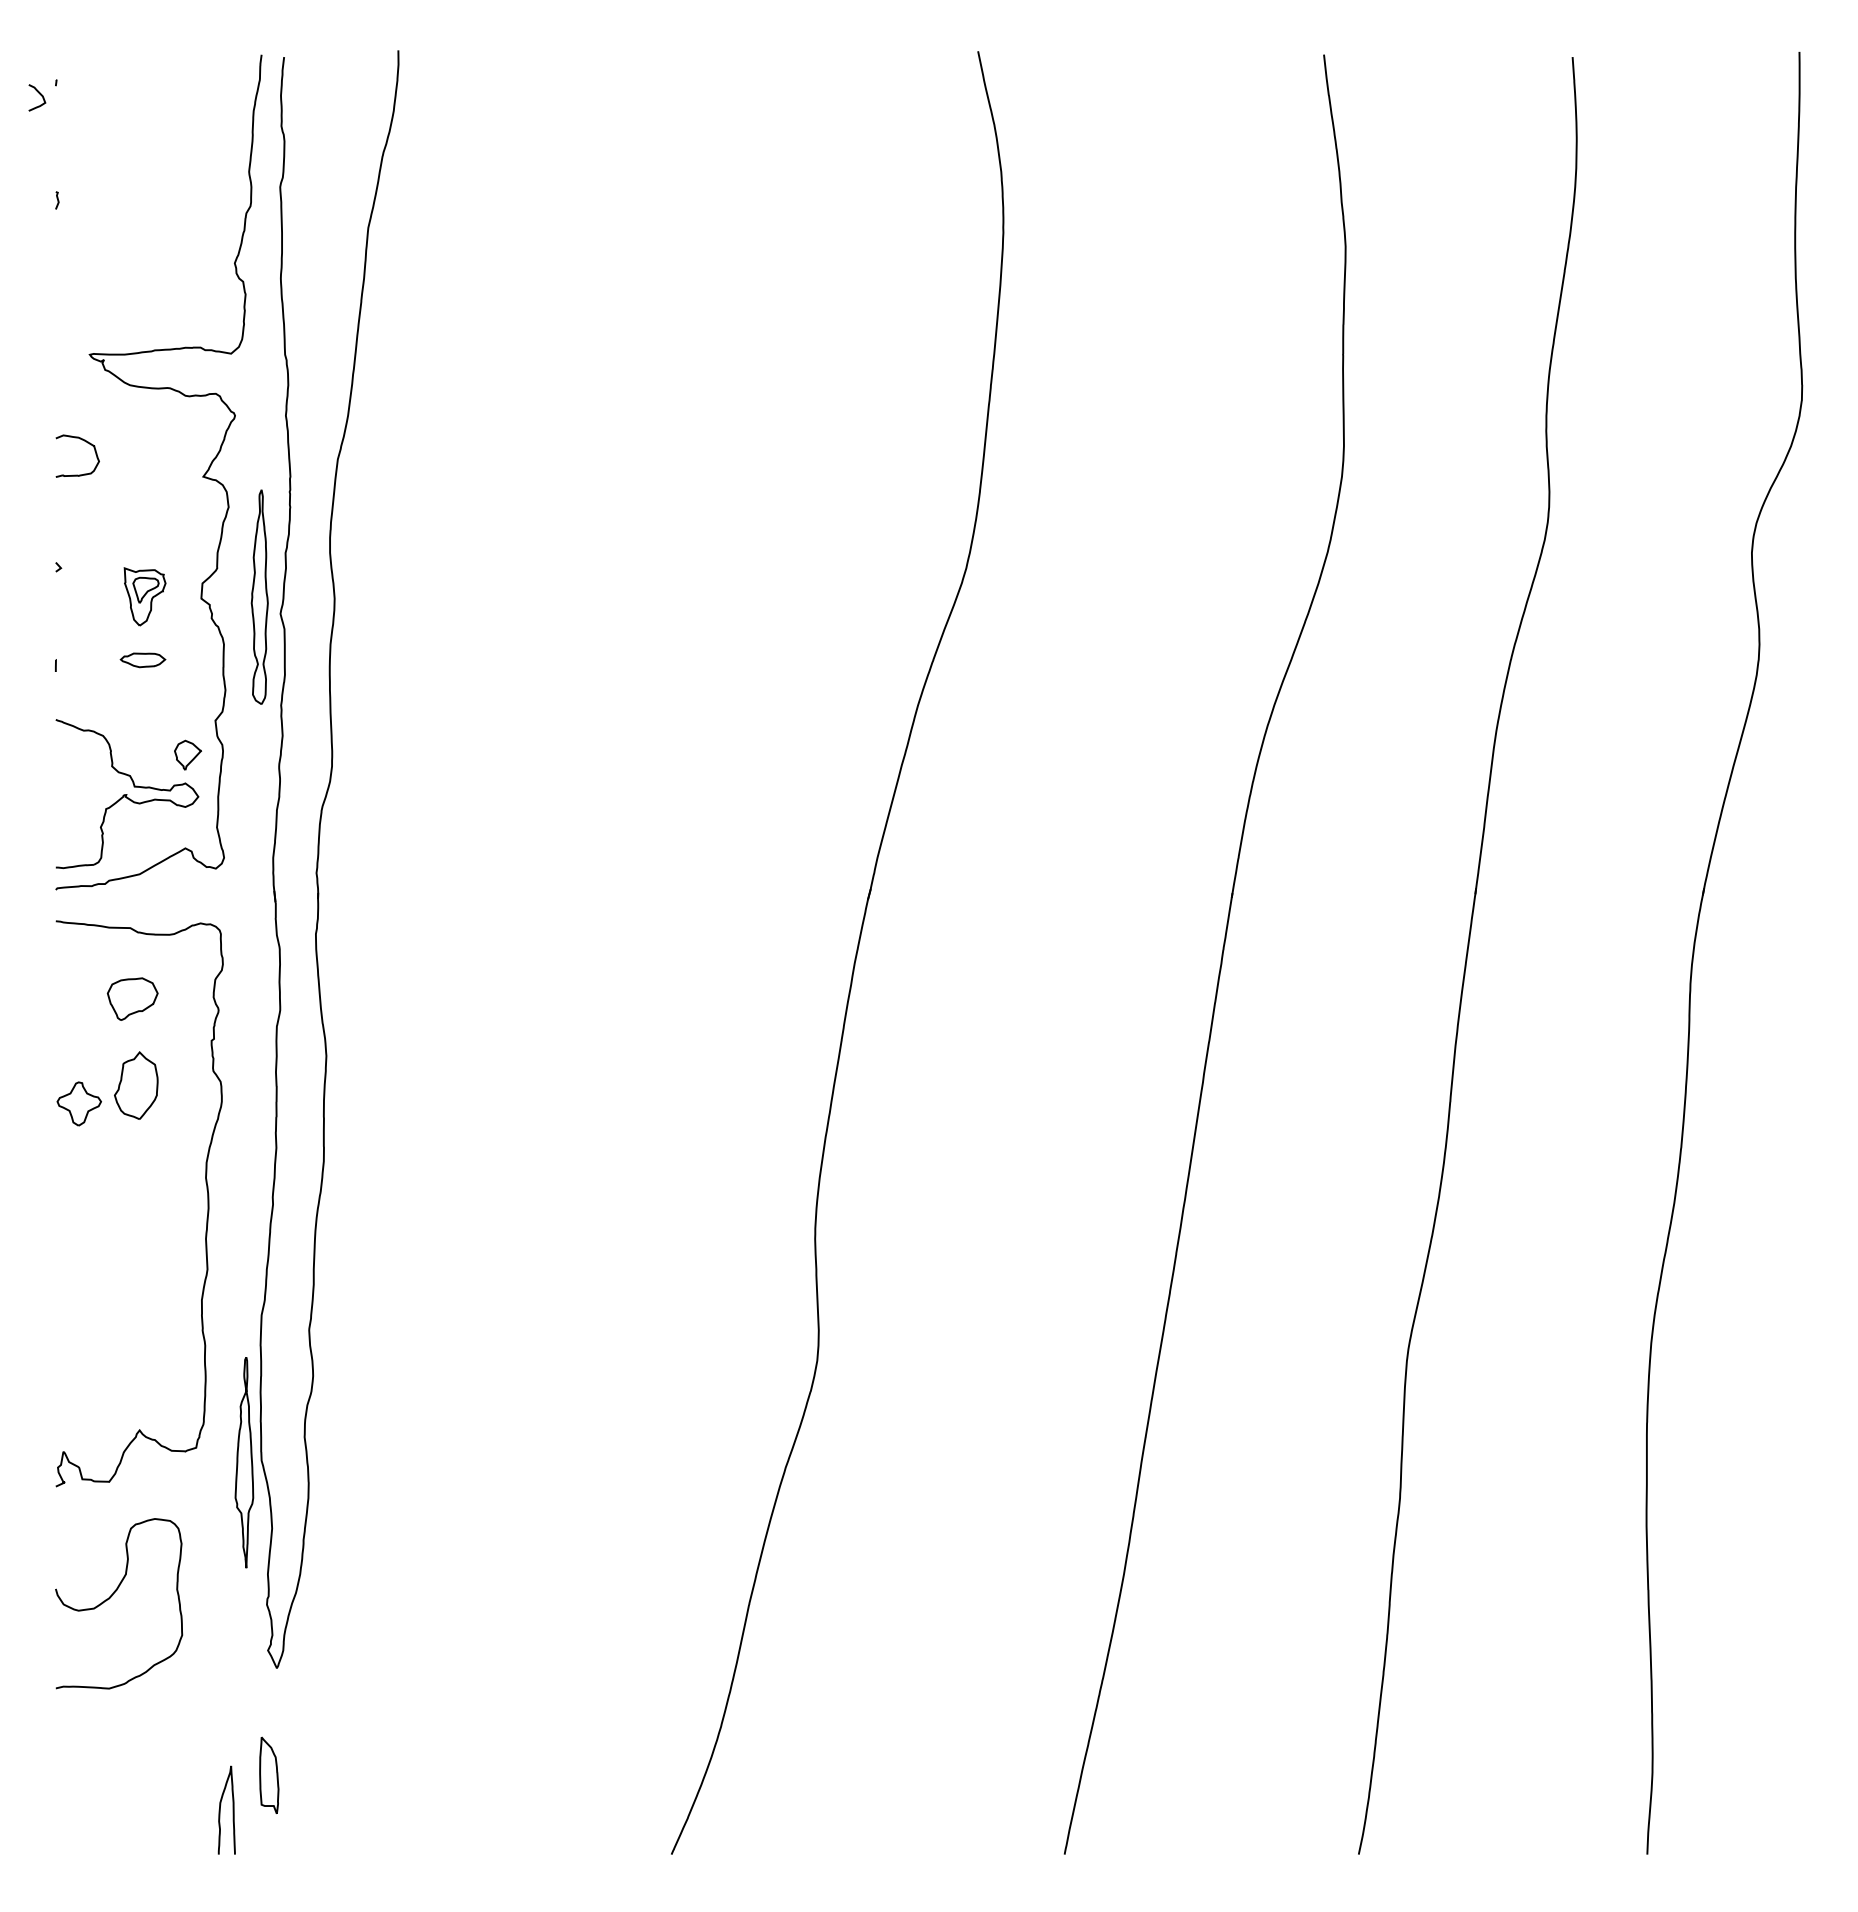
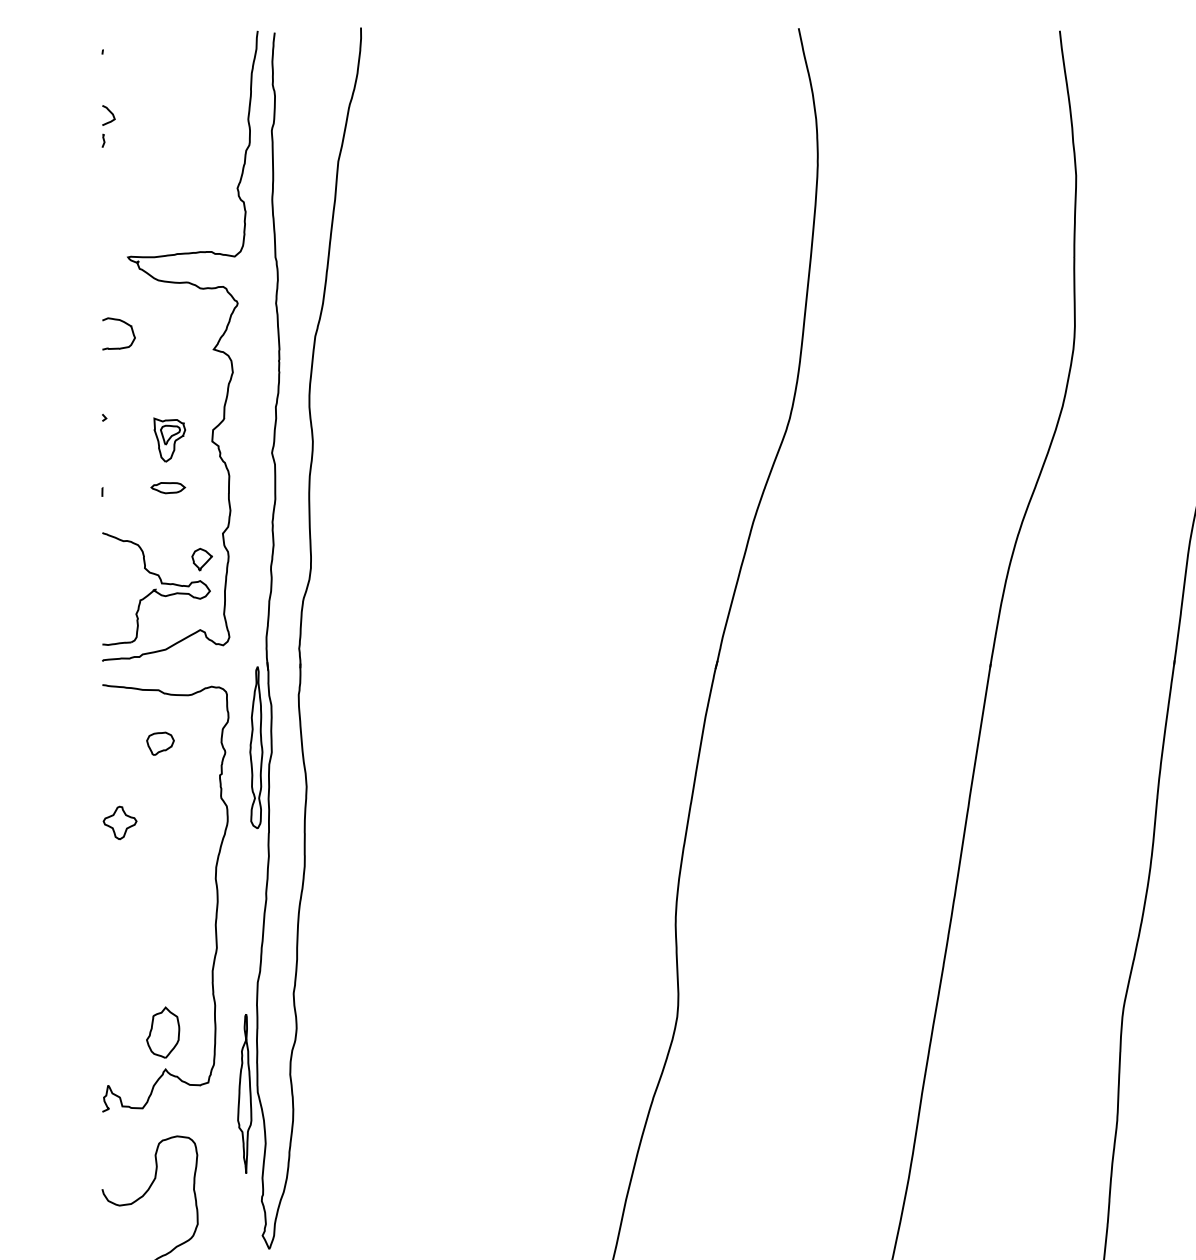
curve: (39, 94) -> (110, 112), moved
part: (259, 596) -> (256, 747), moved
part: (132, 998) -> (160, 743), size x0.71
part: (136, 1085) -> (163, 1032), moved

